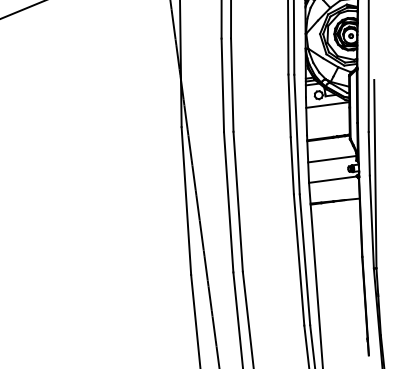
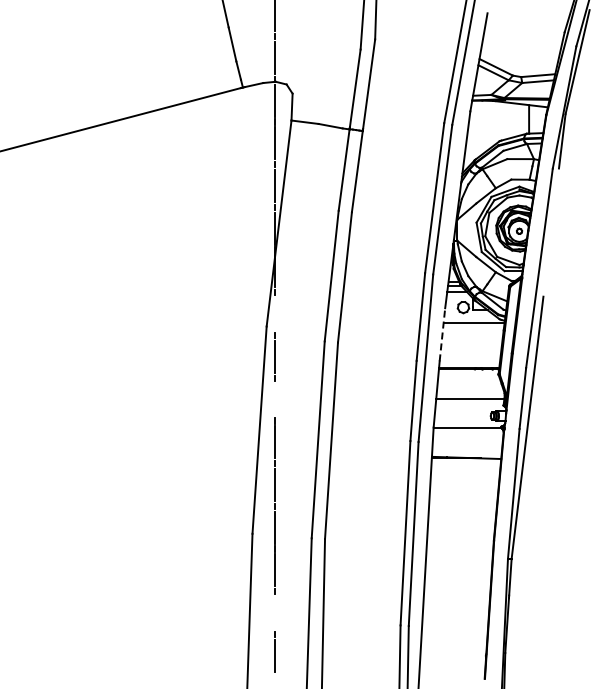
line: (306, 116) -> (442, 334), solid -> dashed
line: (186, 117) -> (274, 314), removed
line: (194, 177) -> (274, 399), removed
line: (214, 329) -> (274, 613), removed

